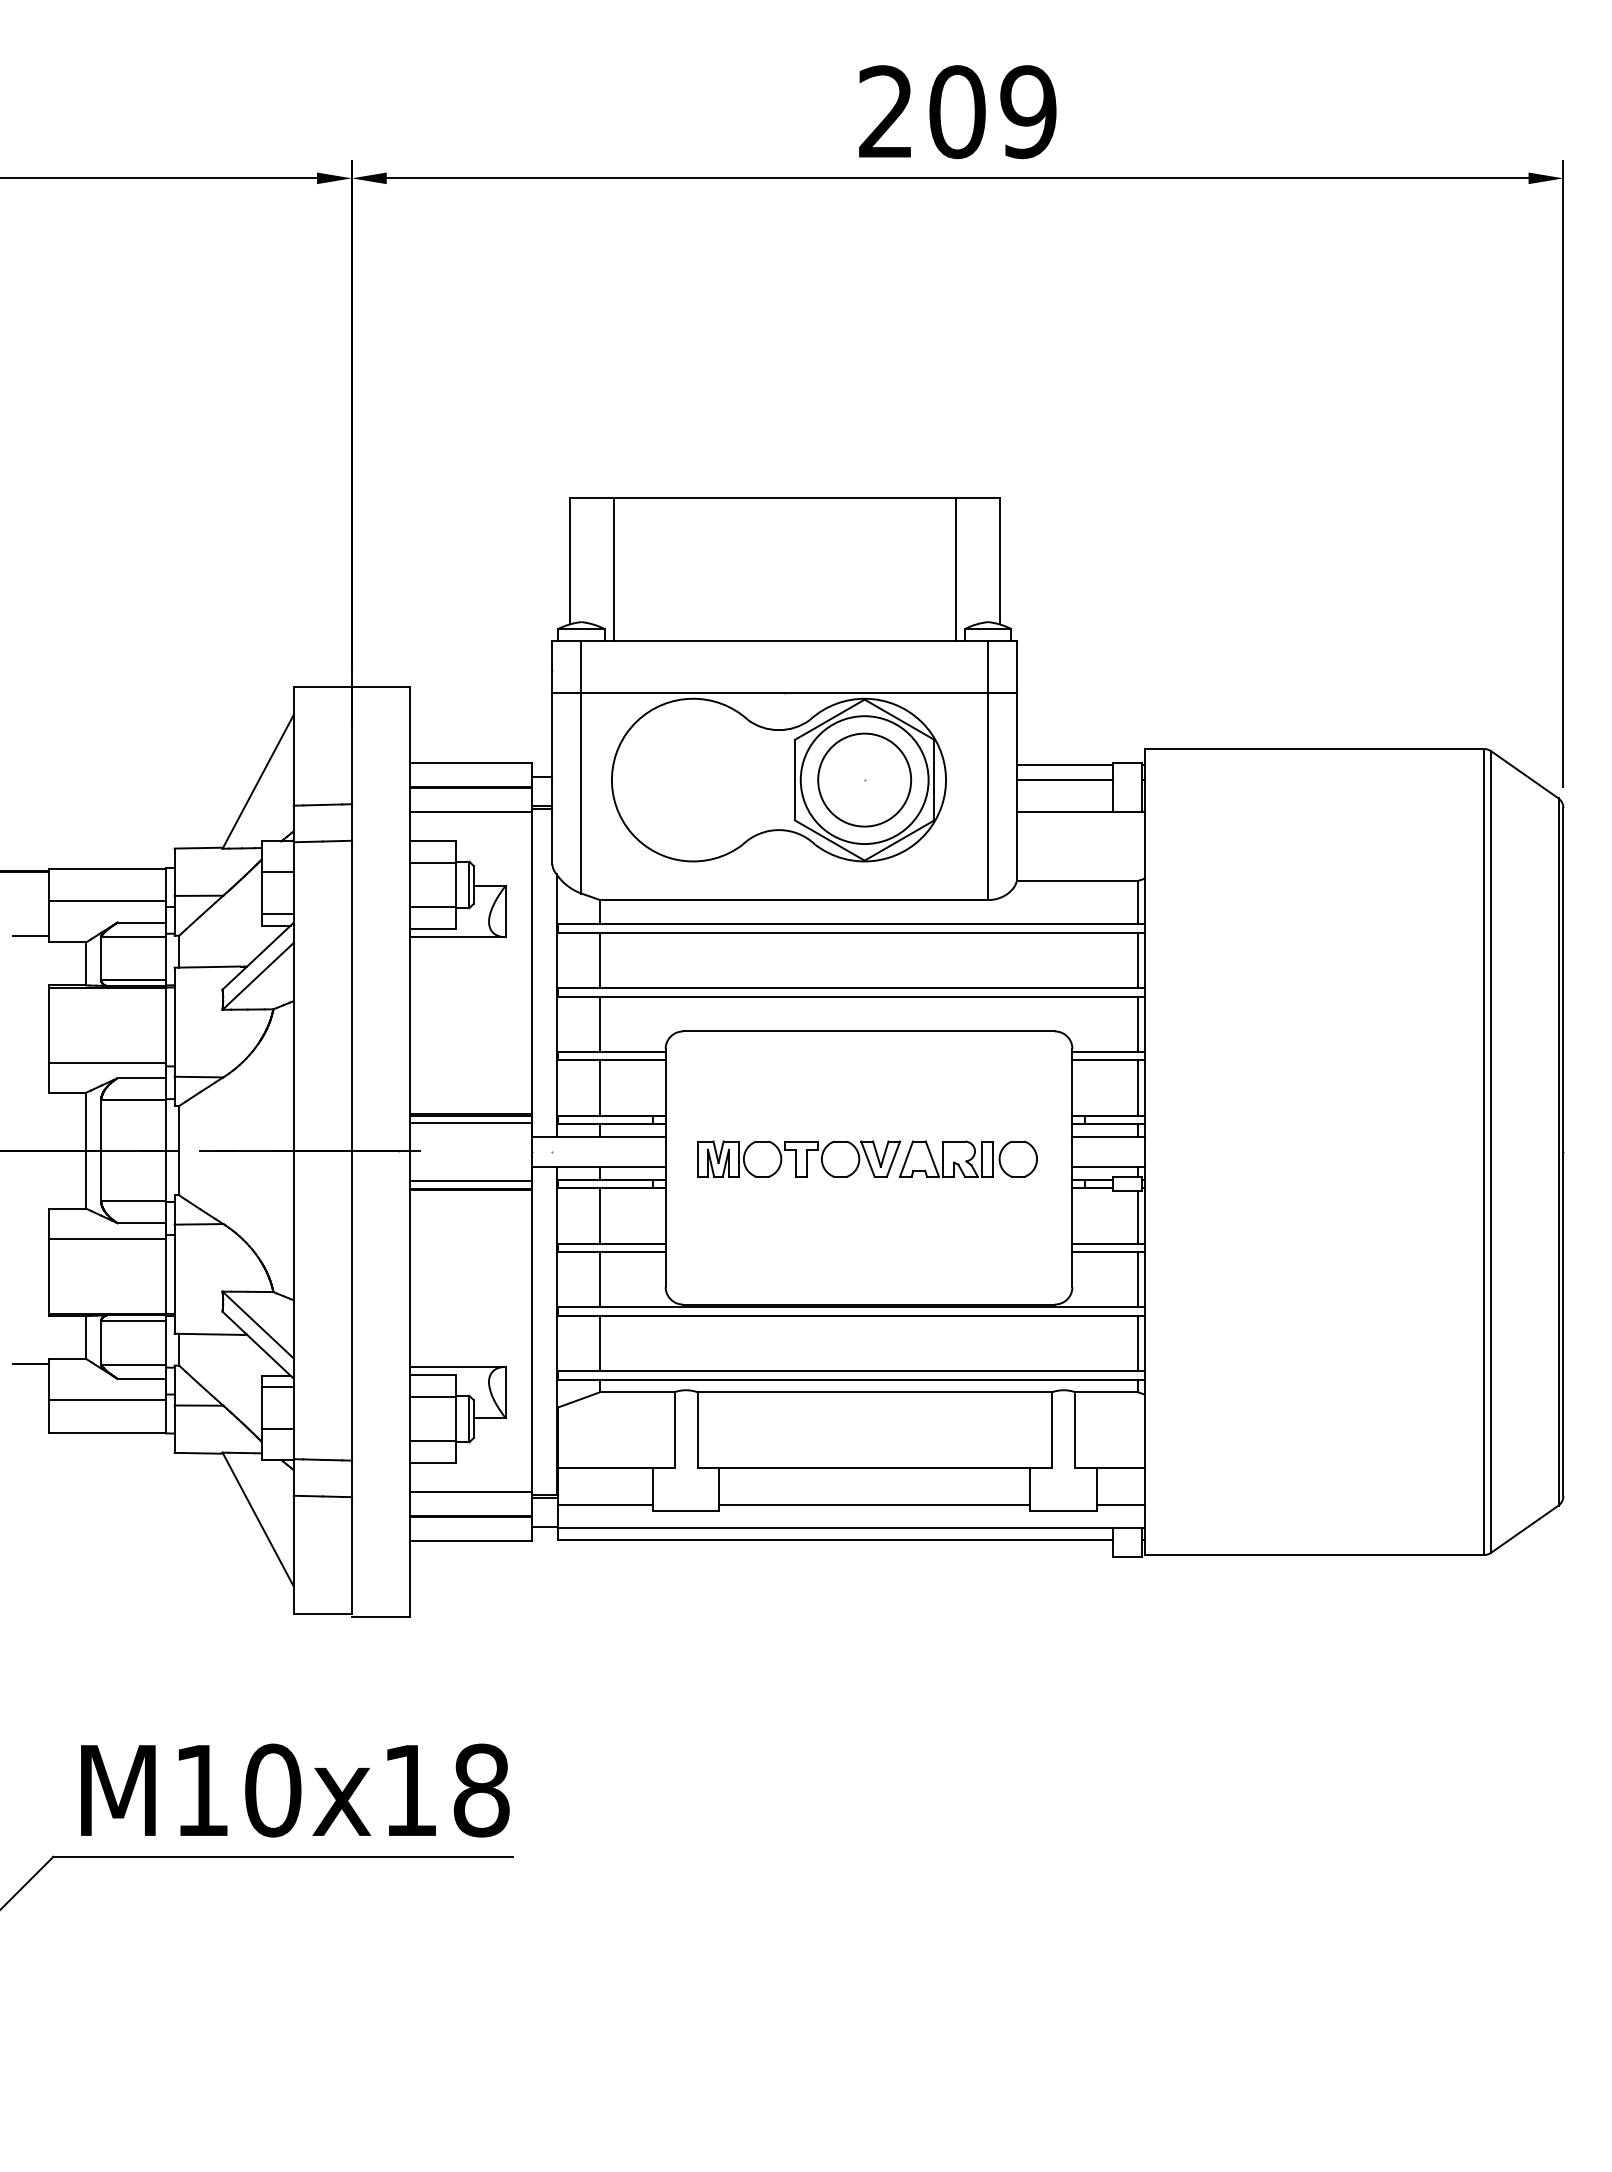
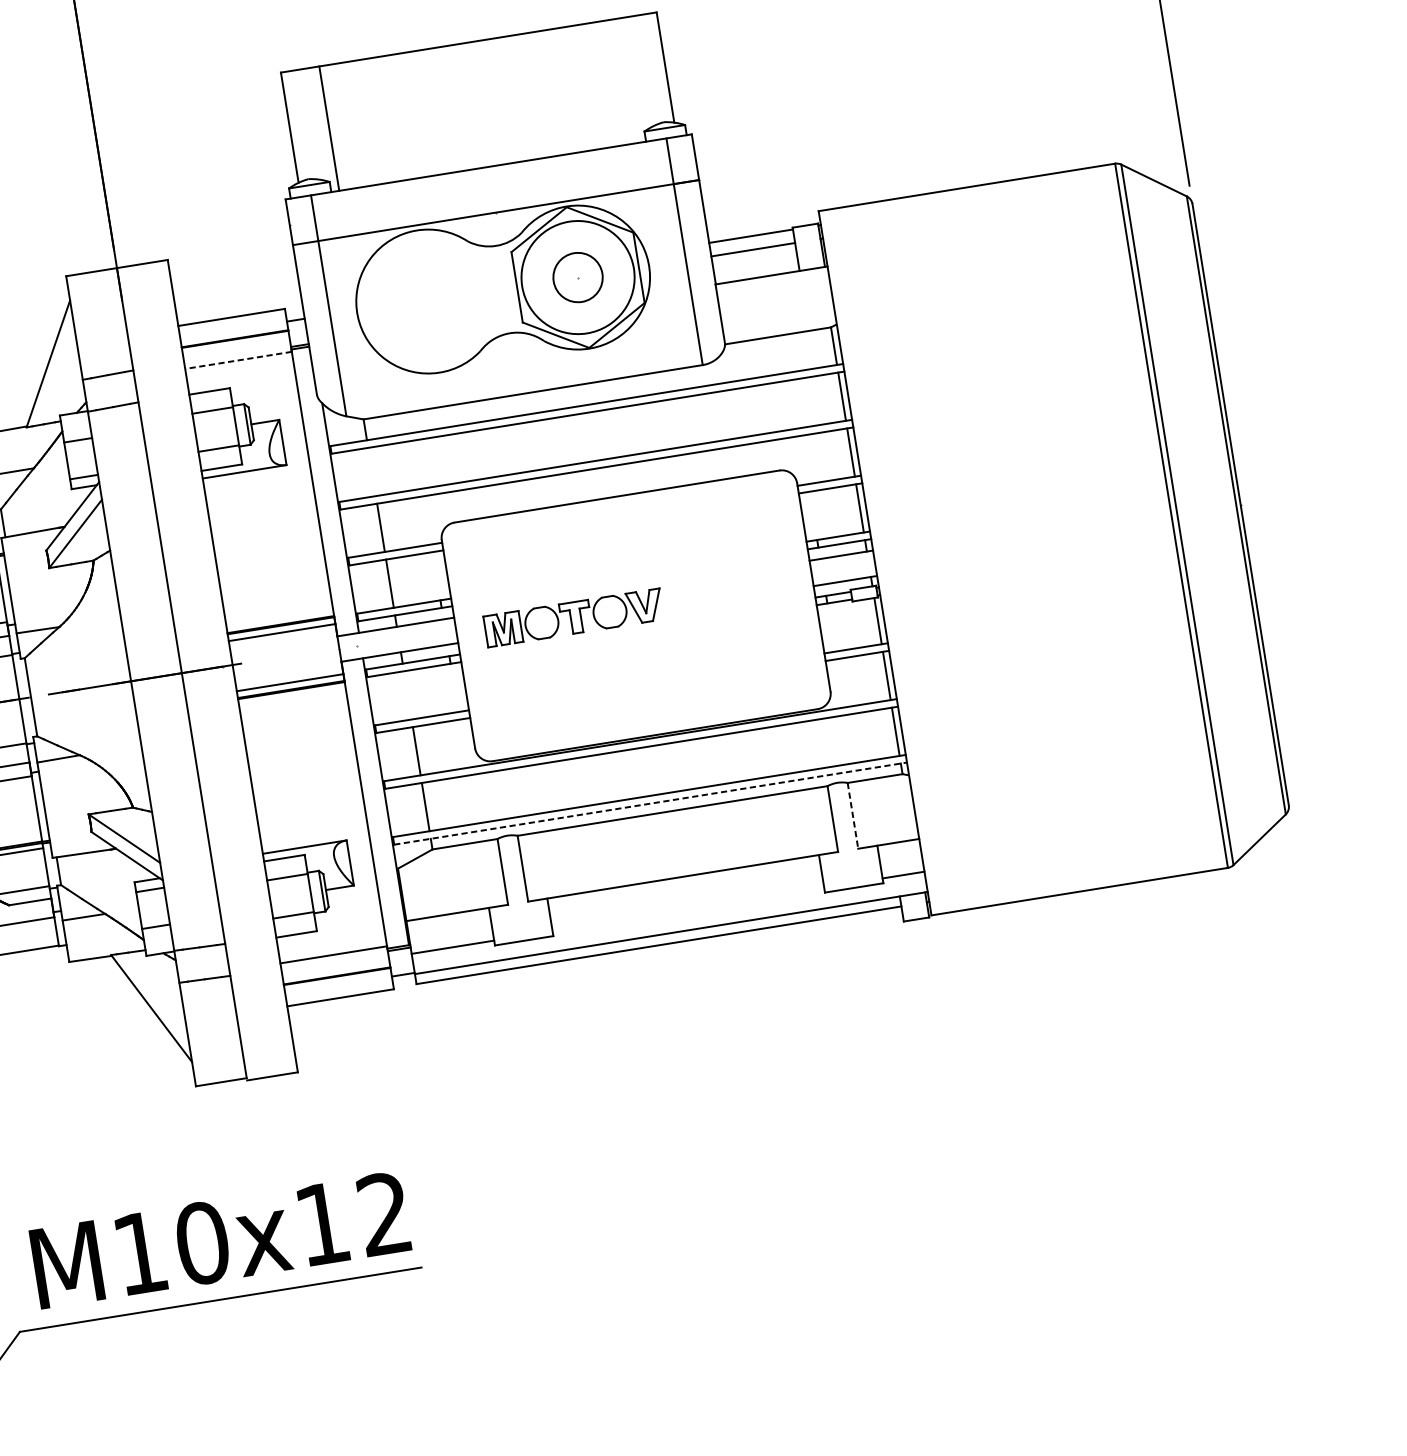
line: (955, 569) -> (627, 80), removed
circle: (864, 779) -> (577, 277), size x0.6
line: (470, 811) -> (238, 360), solid -> dashed
line: (600, 959) -> (372, 471), removed
part: (968, 1158) -> (721, 593), removed
line: (600, 1215) -> (408, 694), removed
line: (852, 1380) -> (651, 803), solid -> dashed
line: (1075, 1429) -> (853, 815), solid -> dashed
line: (874, 1505) -> (688, 910), removed
text: (481, 1790) -> (384, 1214), M10x18 -> M10x12

